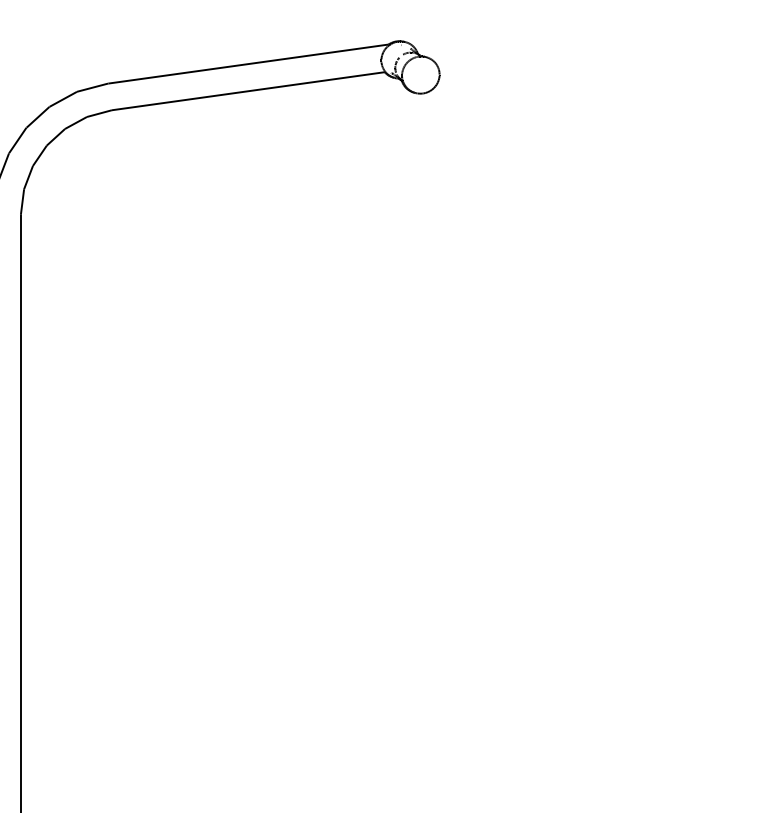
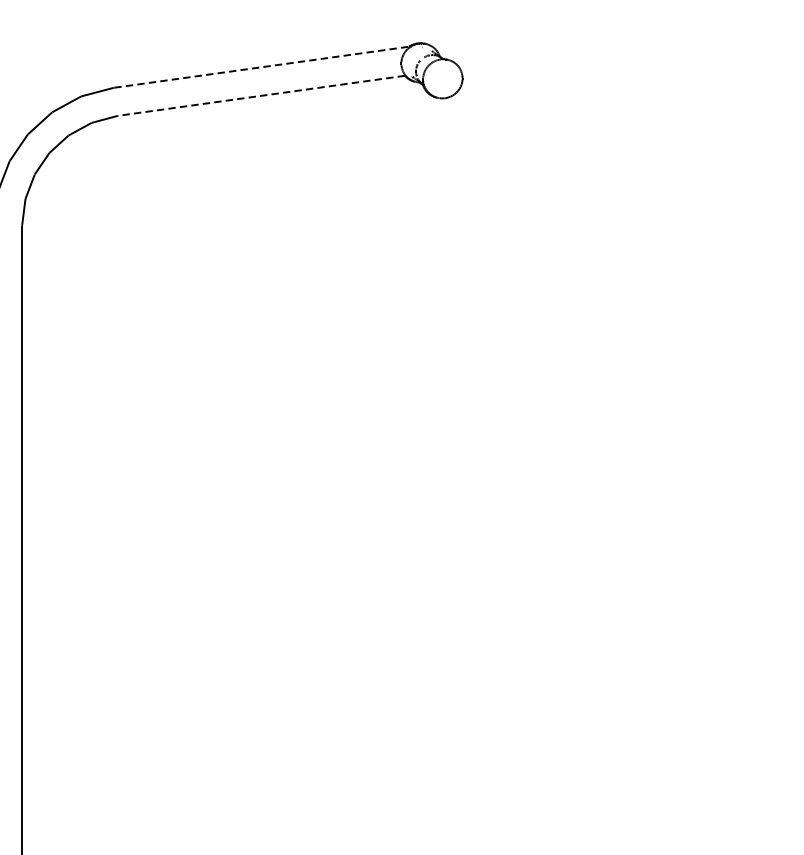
line: (249, 63) -> (262, 66), solid -> dashed
line: (248, 91) -> (261, 96), solid -> dashed

